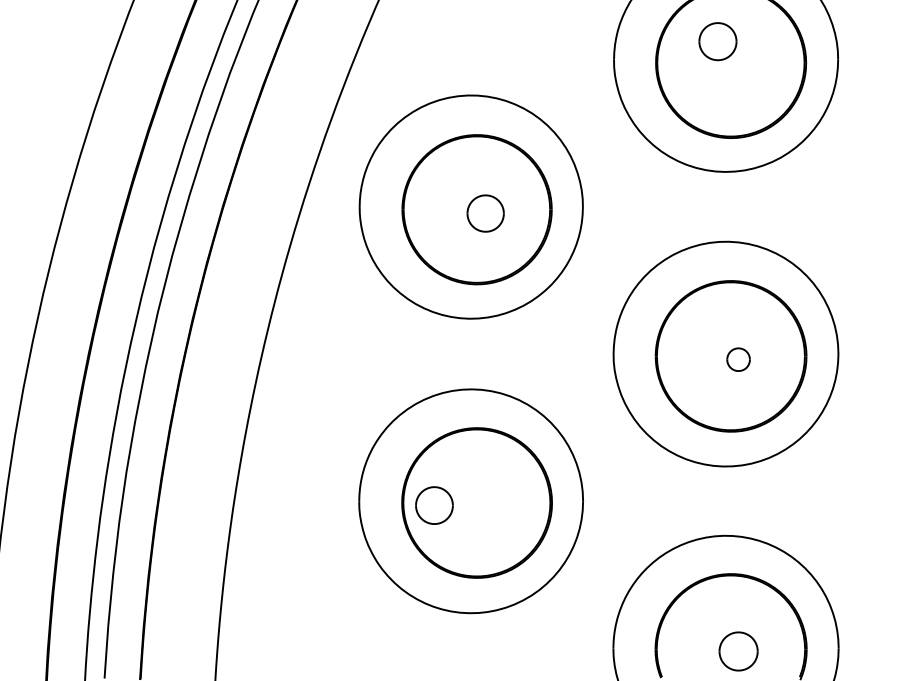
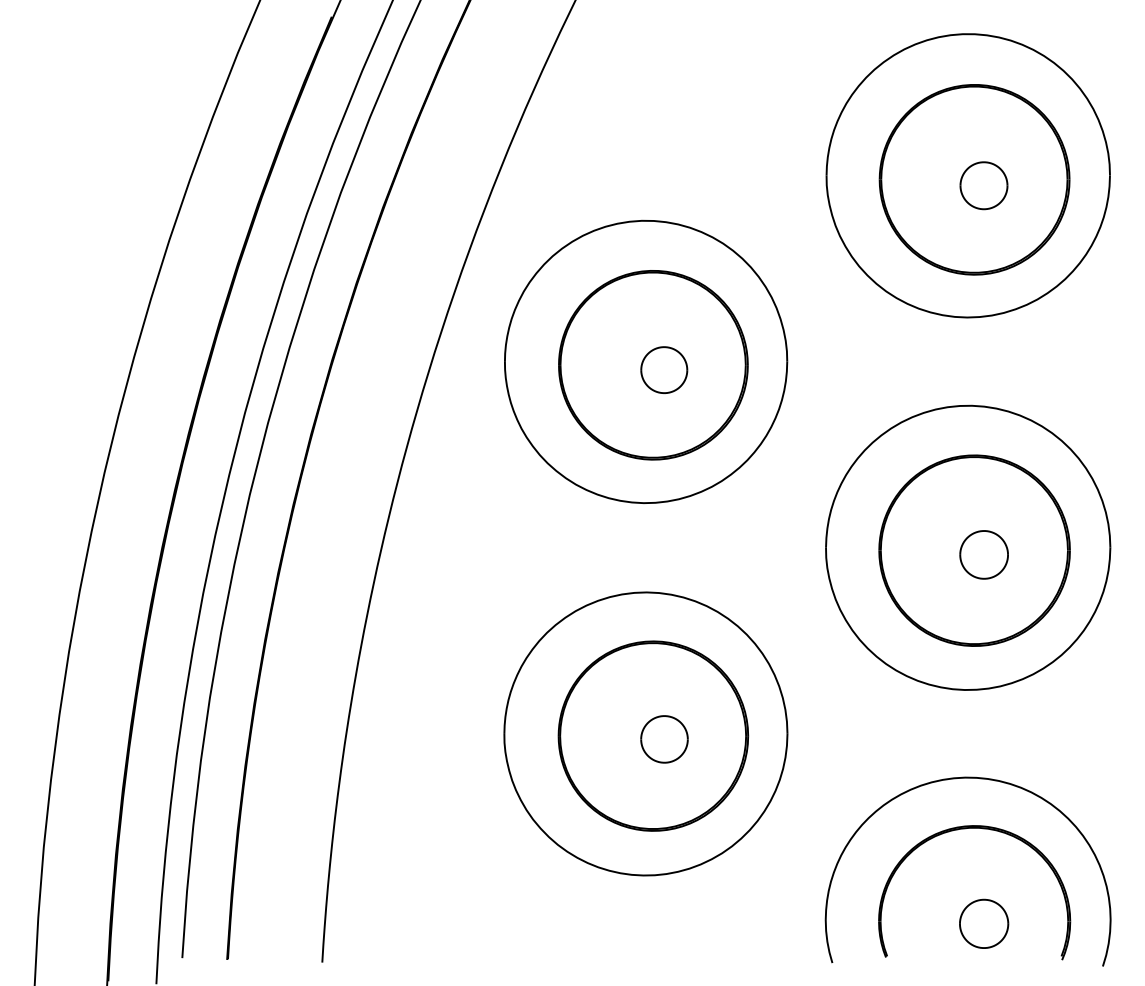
part: (717, 41) -> (983, 185), moved
part: (738, 359) -> (983, 554), size x1.67
part: (434, 505) -> (664, 739), moved

